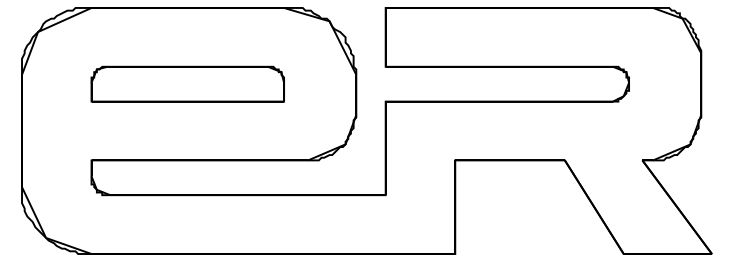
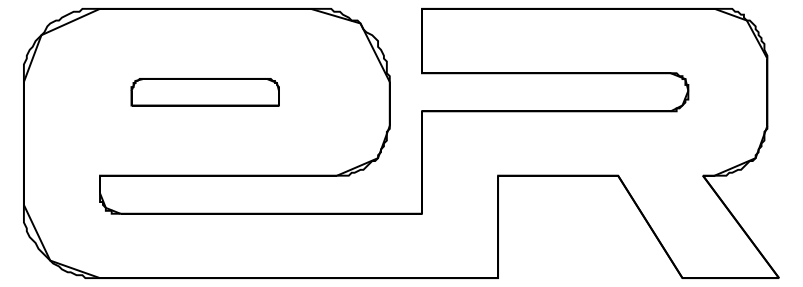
part: (187, 83) -> (205, 91), size x0.7

